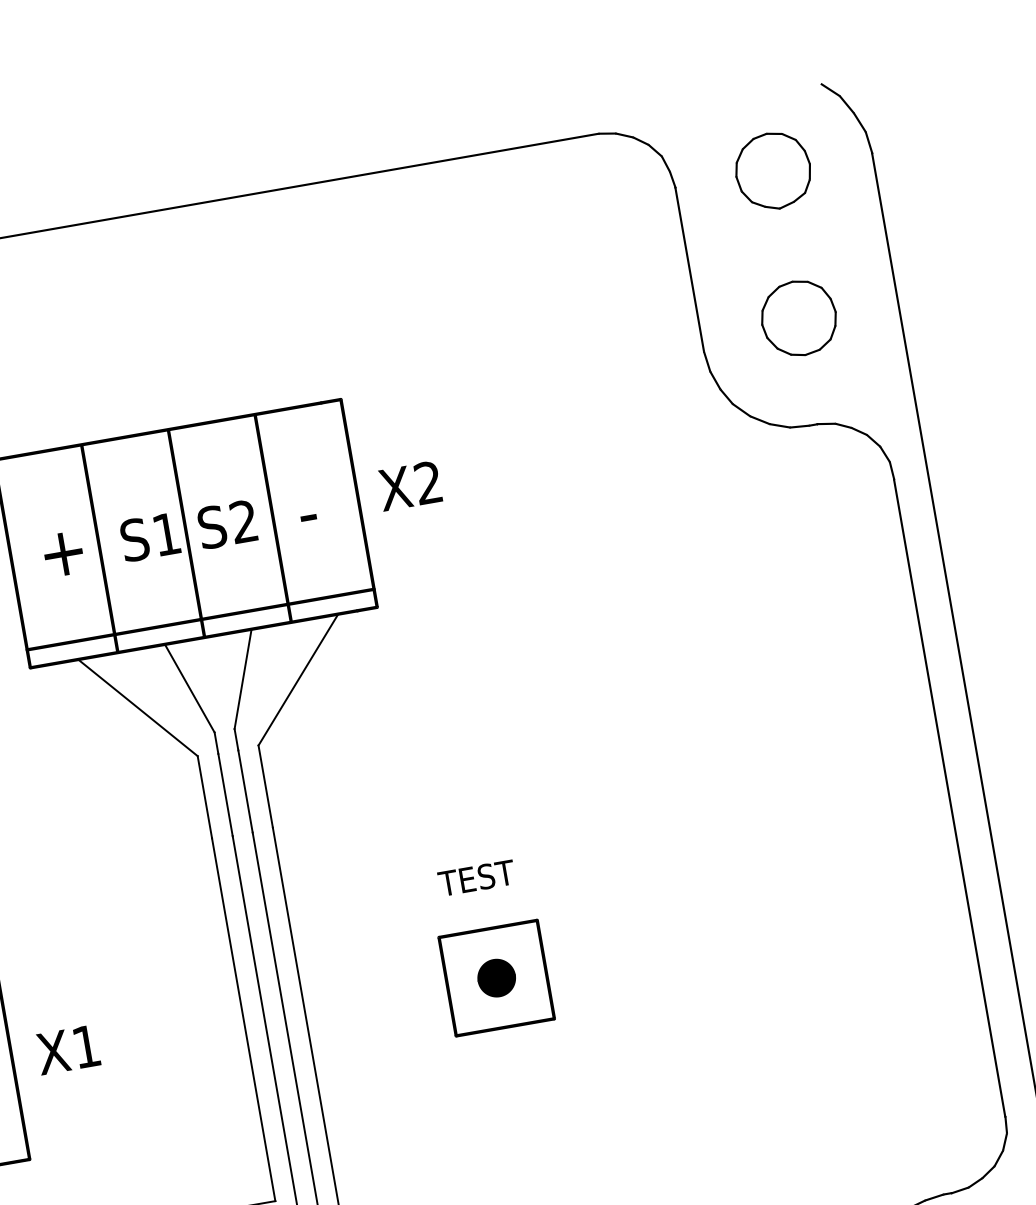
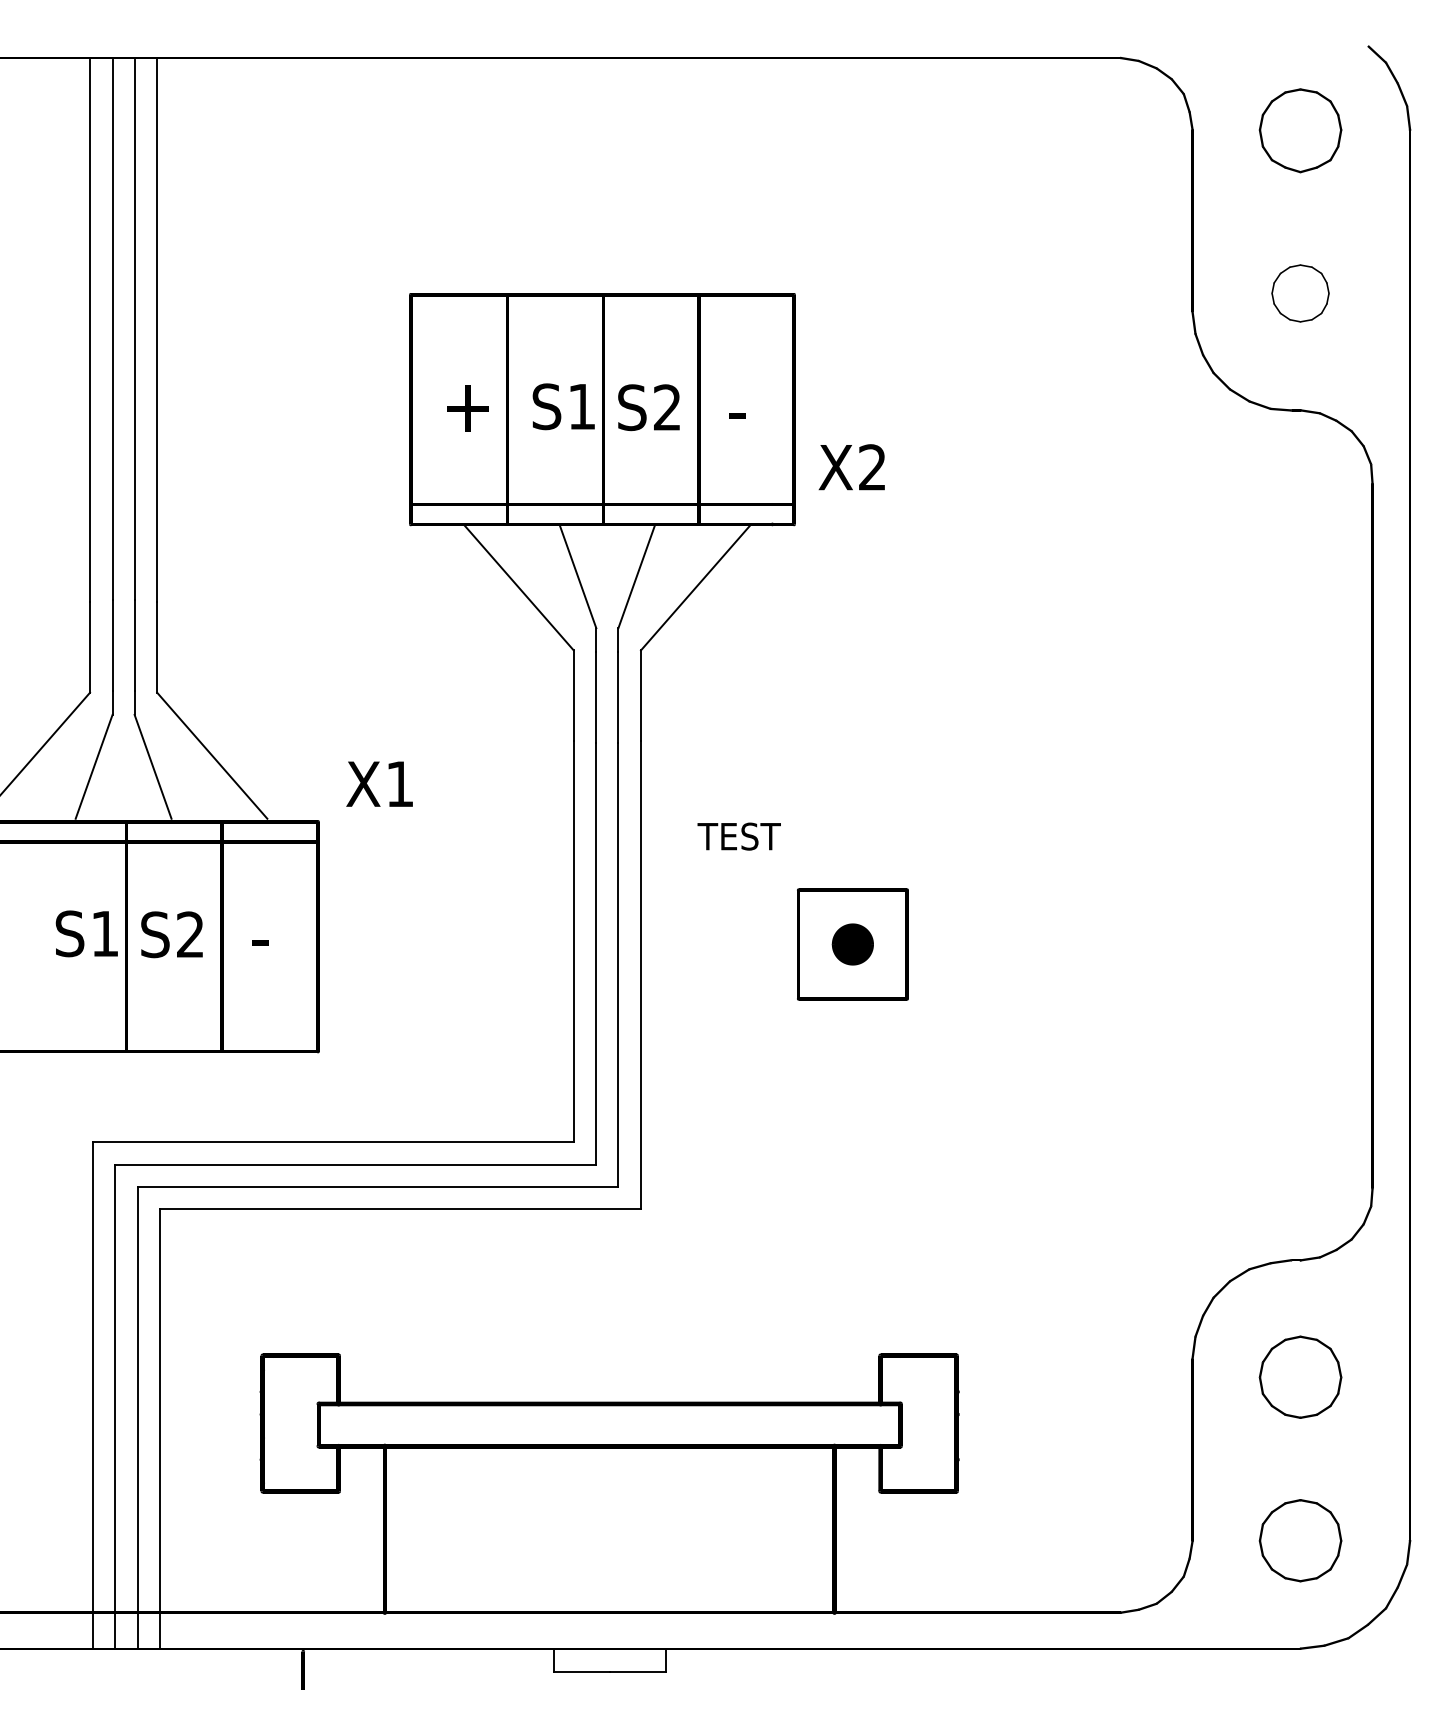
part: (798, 318) -> (1300, 293), size x0.7
text: (409, 486) -> (851, 467), moved
text: (476, 878) -> (738, 836), moved
text: (67, 1049) -> (379, 783), moved

